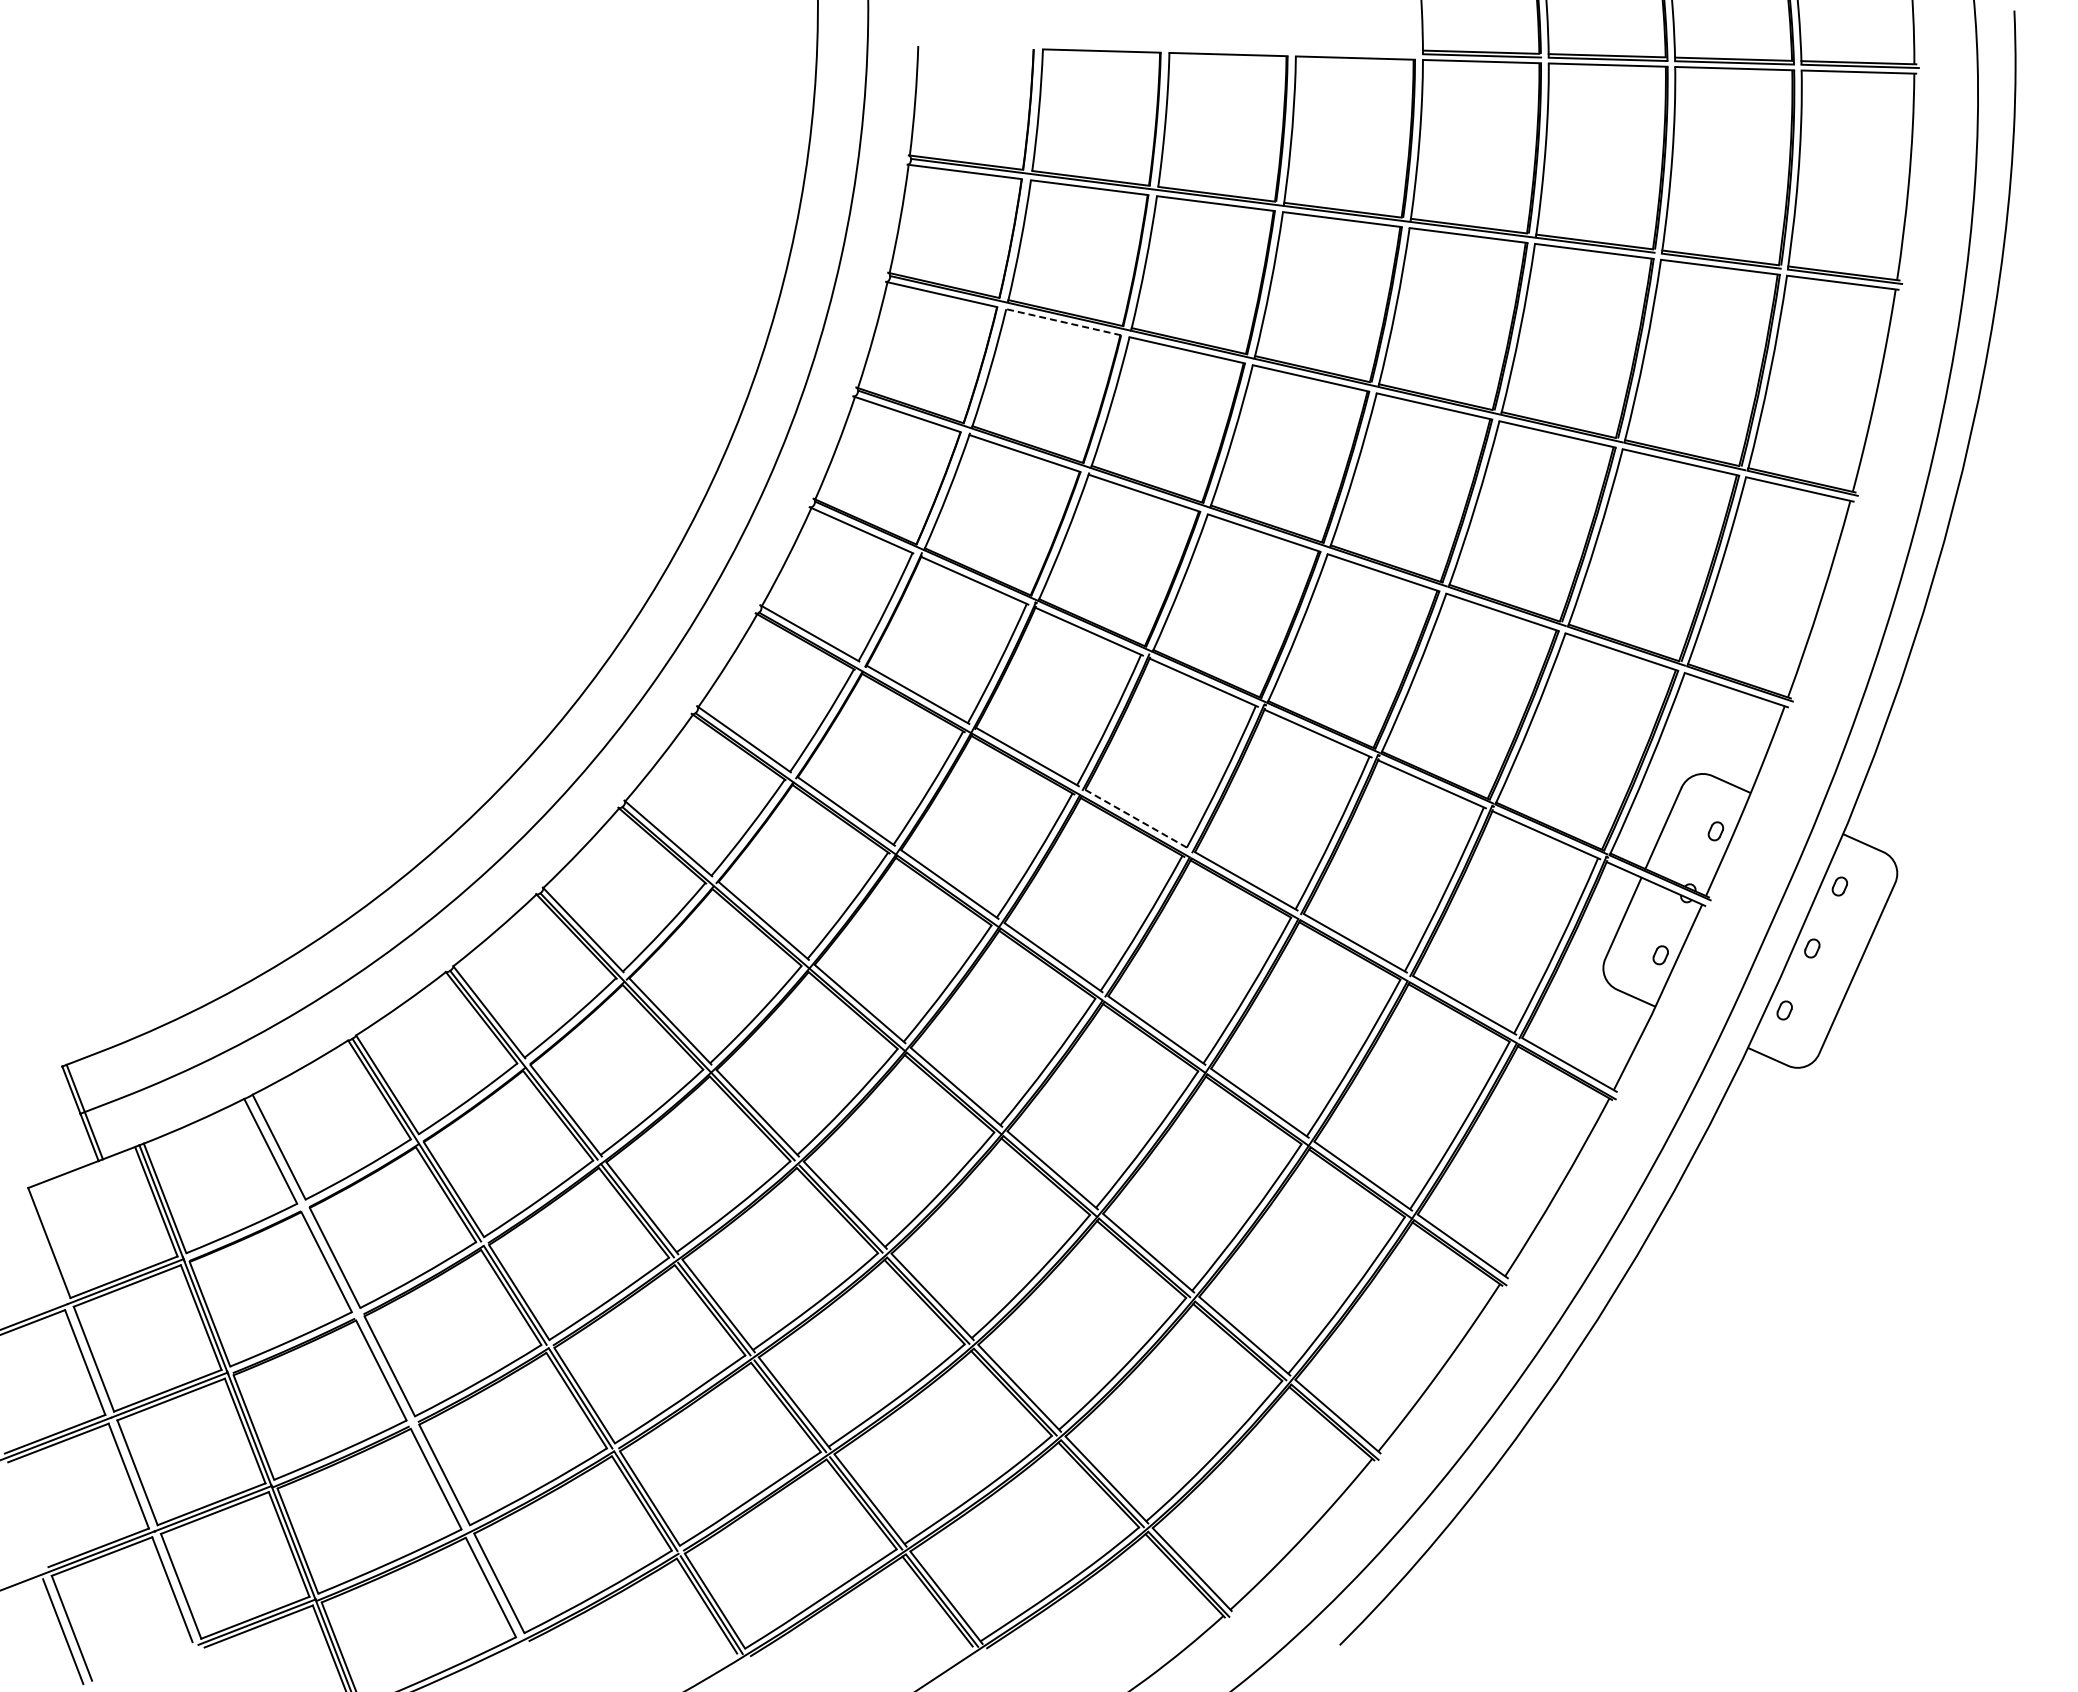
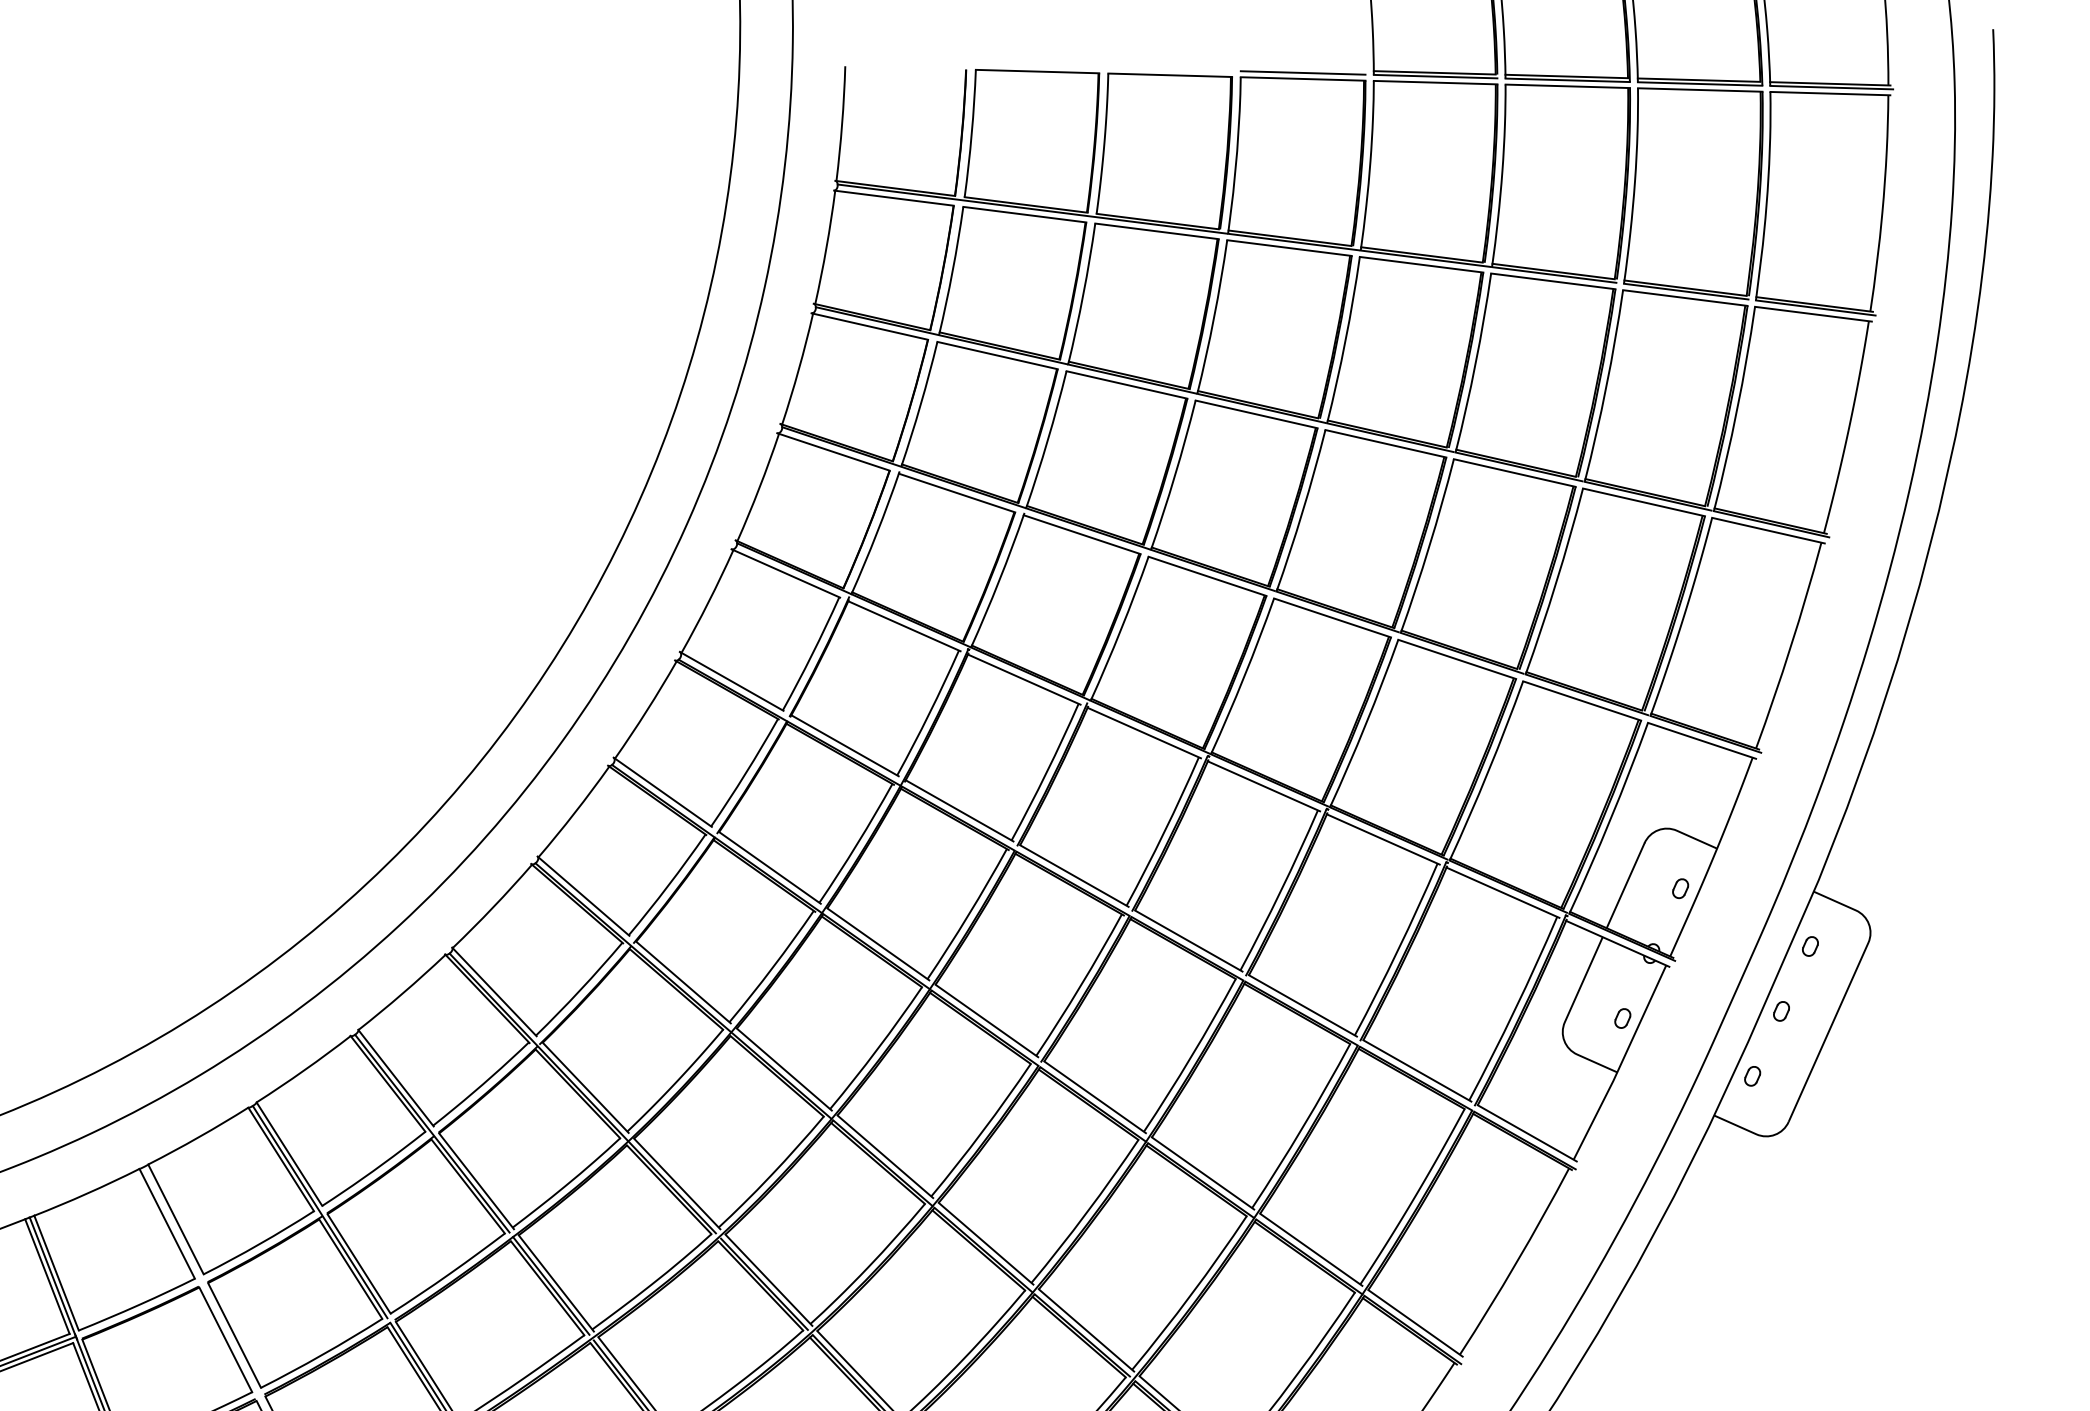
line: (1355, 52) -> (1303, 73), added
line: (1063, 322) -> (997, 355), dashed -> solid
line: (1137, 819) -> (1074, 876), dashed -> solid

